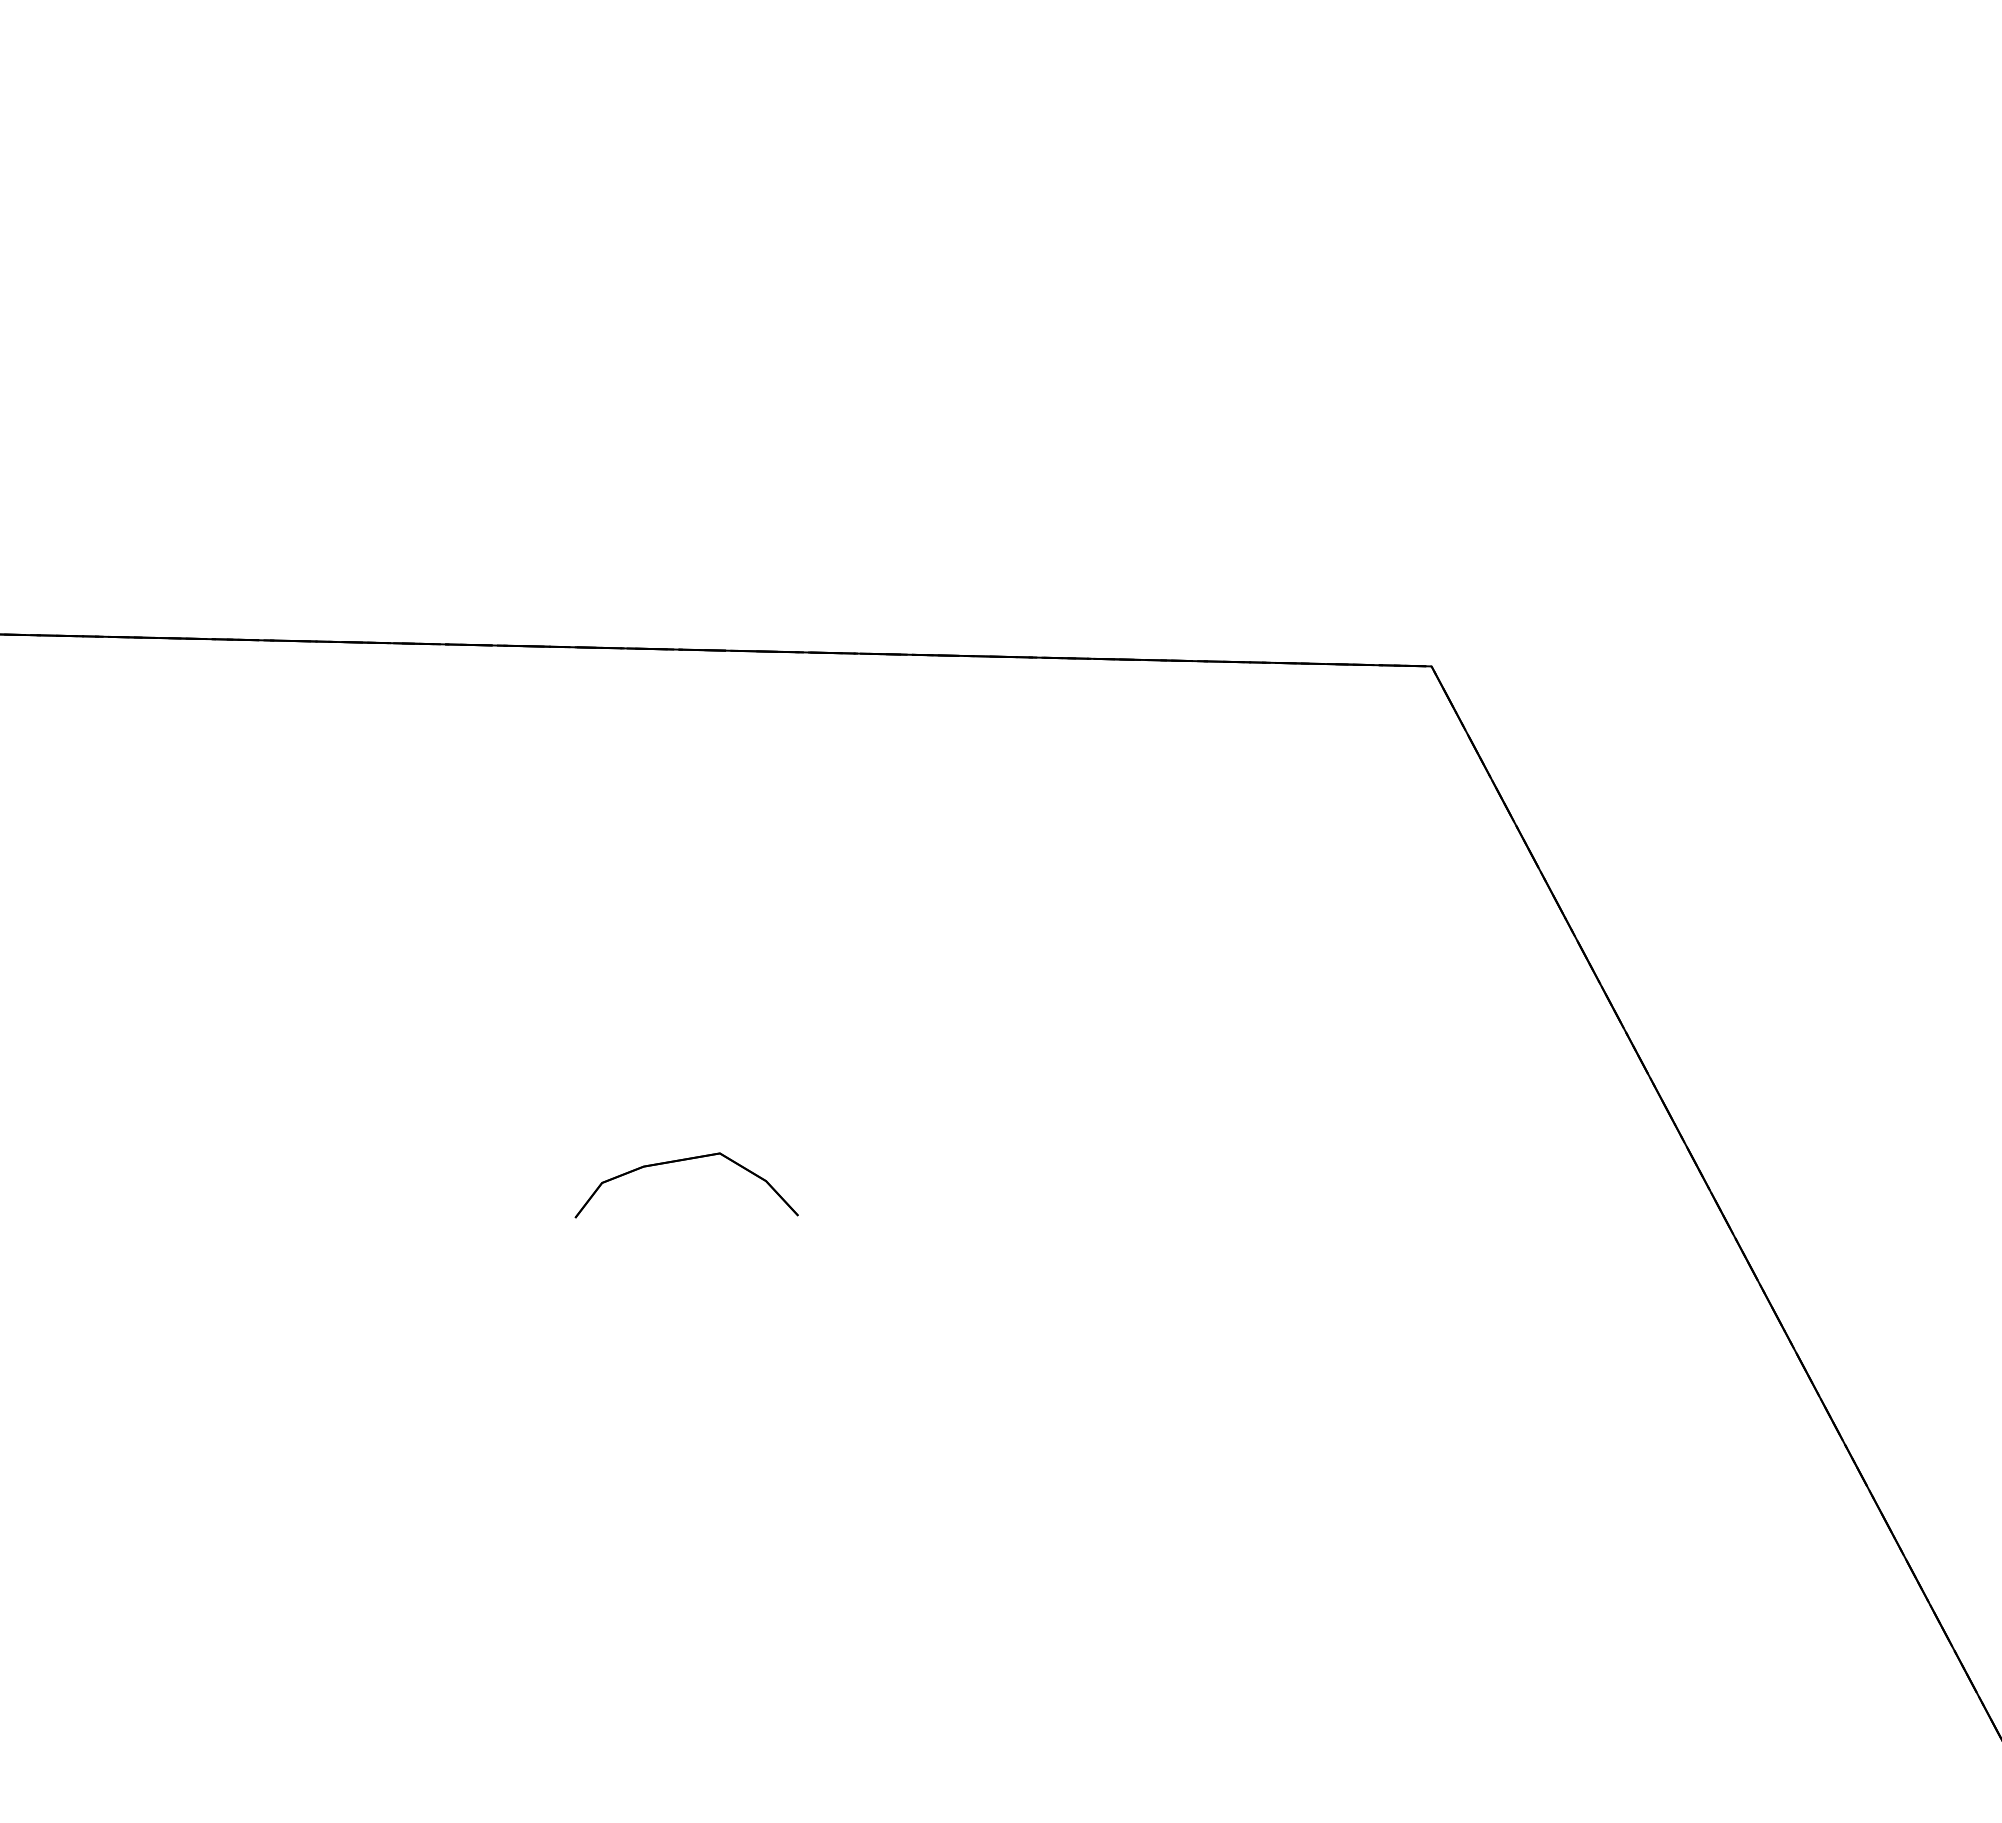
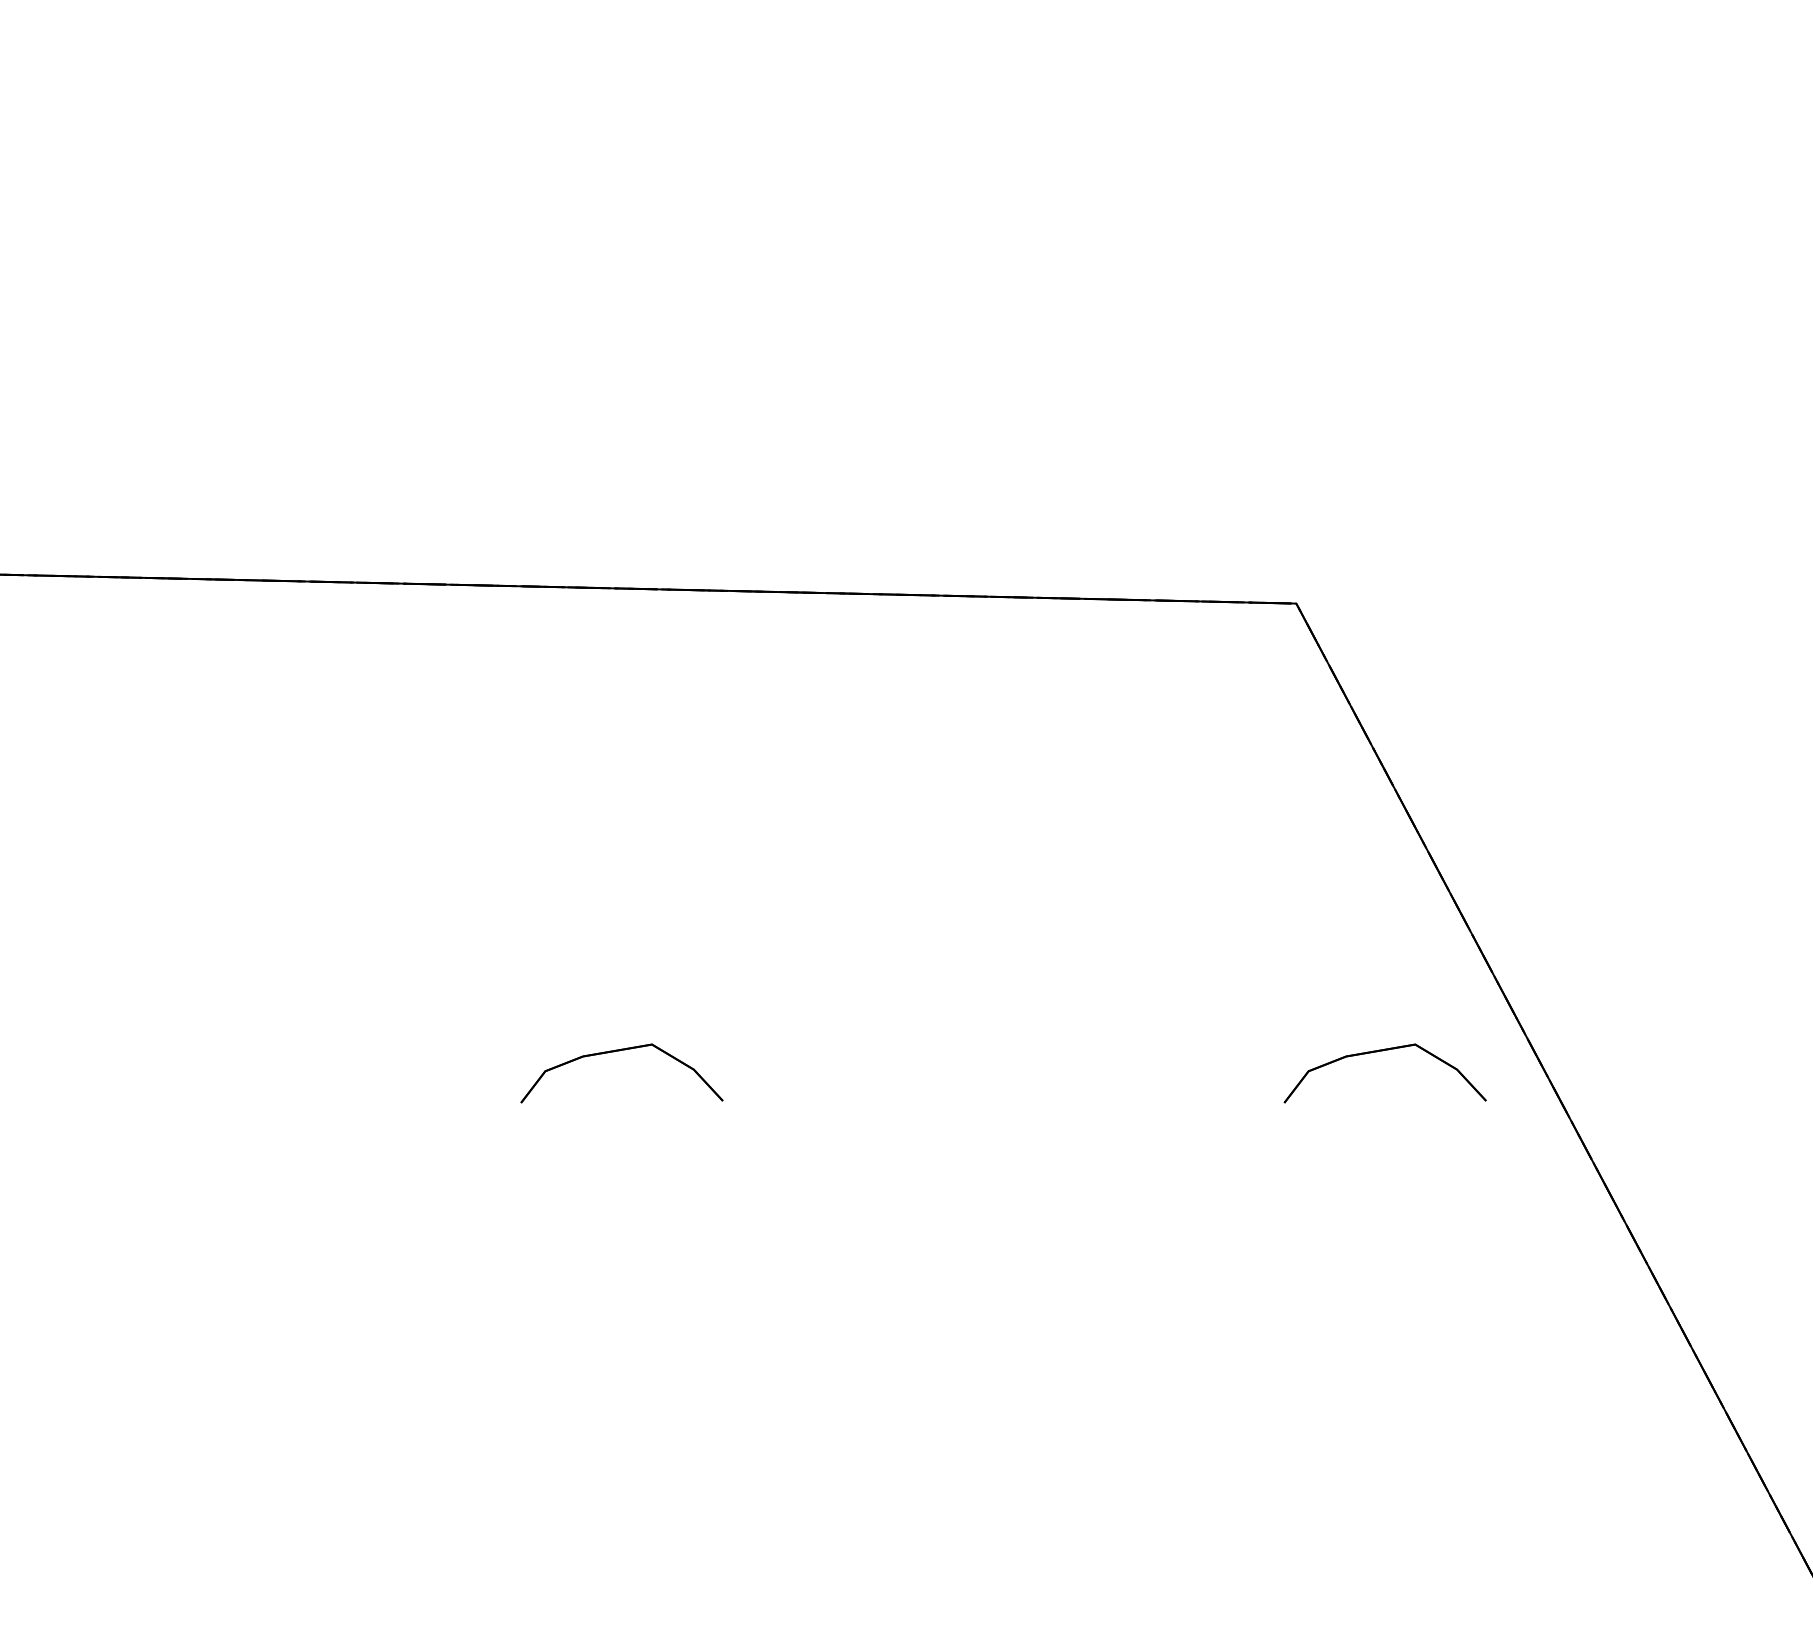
part: (1524, 1161) -> (1380, 1051), added

